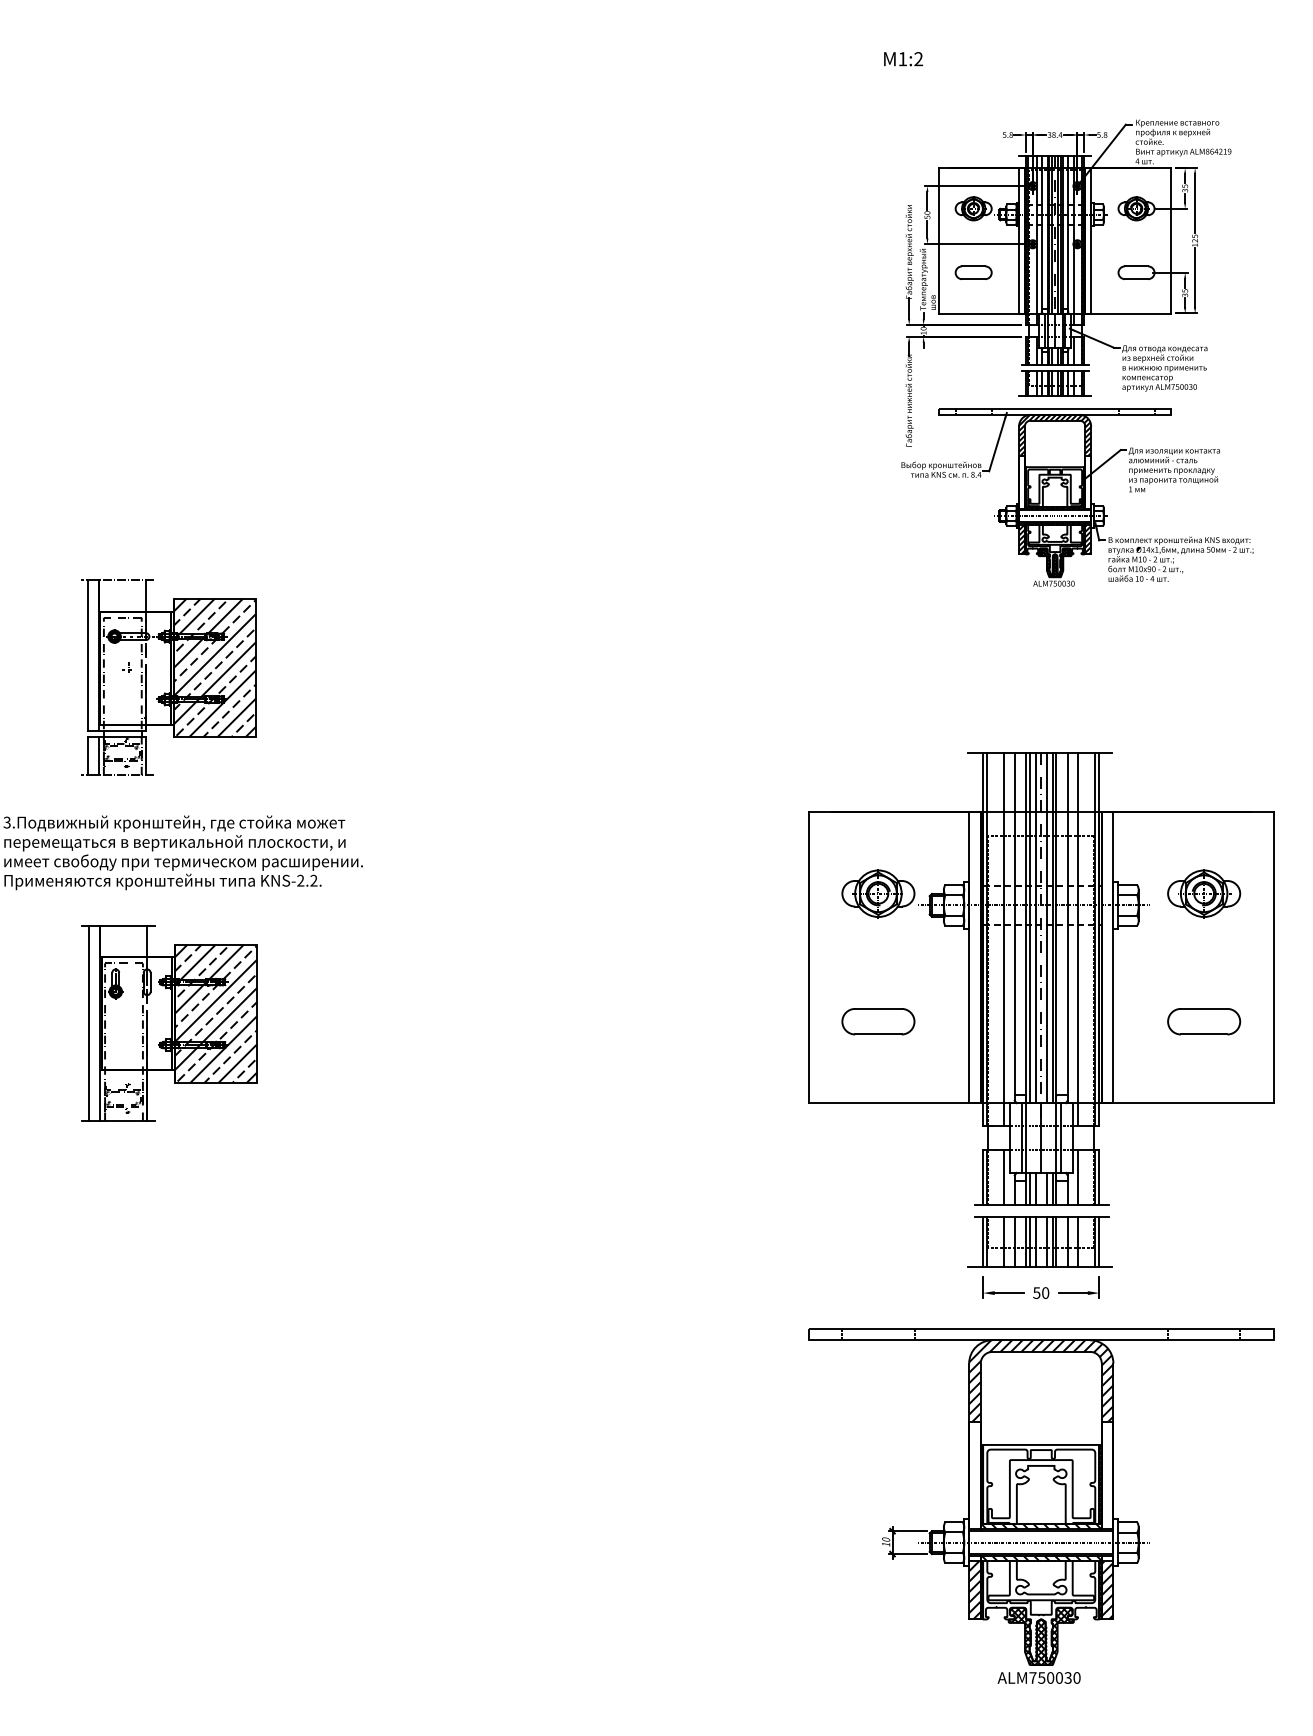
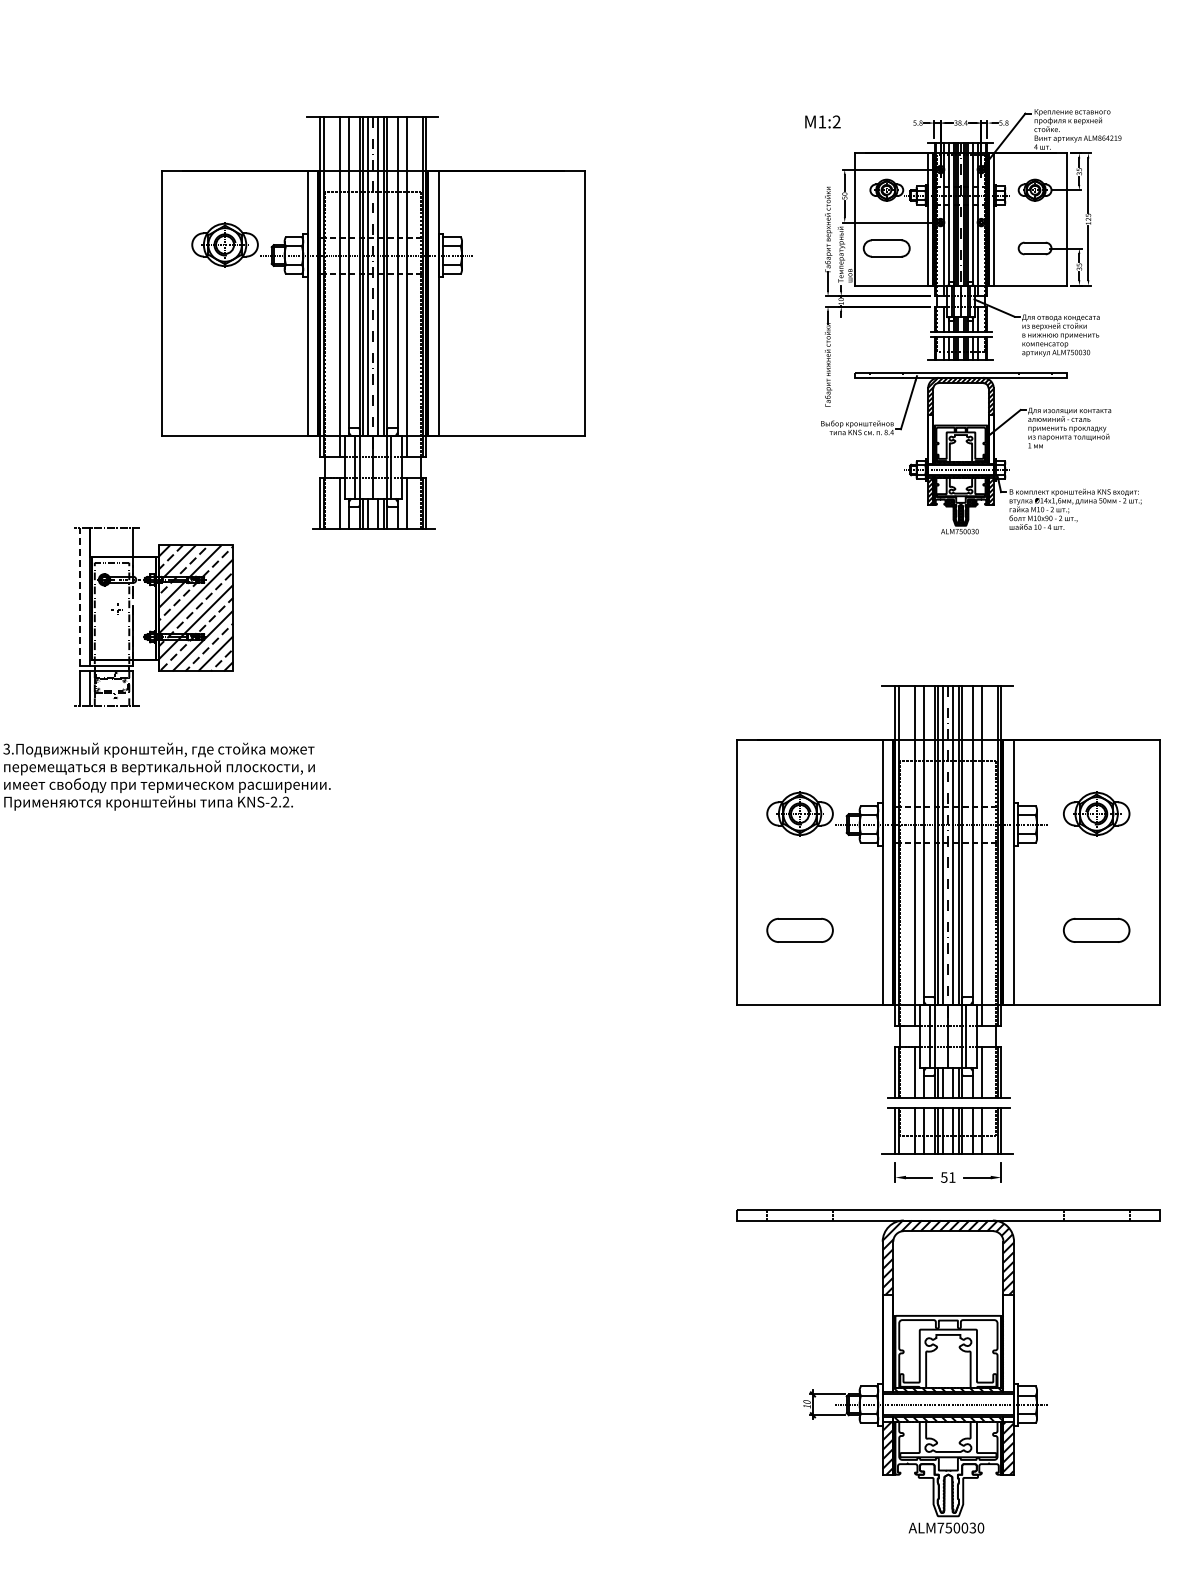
text: (903, 58) -> (822, 121), moved
part: (973, 272) -> (886, 248), size x1.4
part: (409, 354) -> (373, 322), added
line: (87, 654) -> (79, 596), solid -> dashed
part: (169, 1022) -> (154, 931), removed
text: (1045, 1293) -> (952, 1177), 50 -> 51
hatch: (1040, 1636) -> (947, 1490), removed

